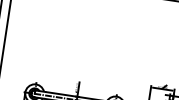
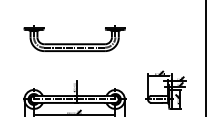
part: (83, 39) -> (74, 38), added

